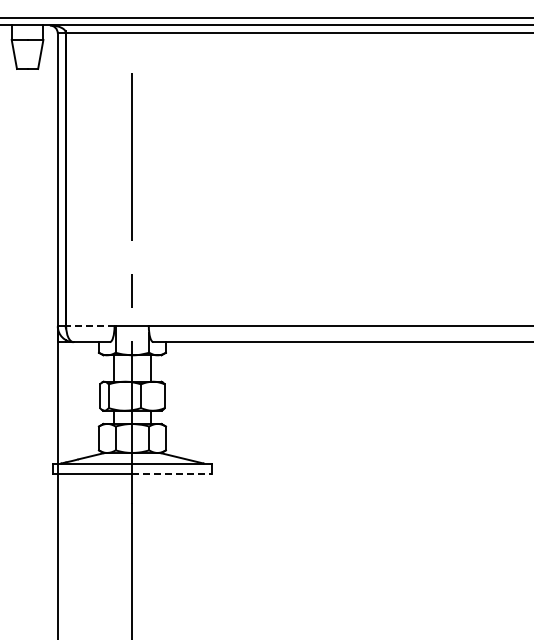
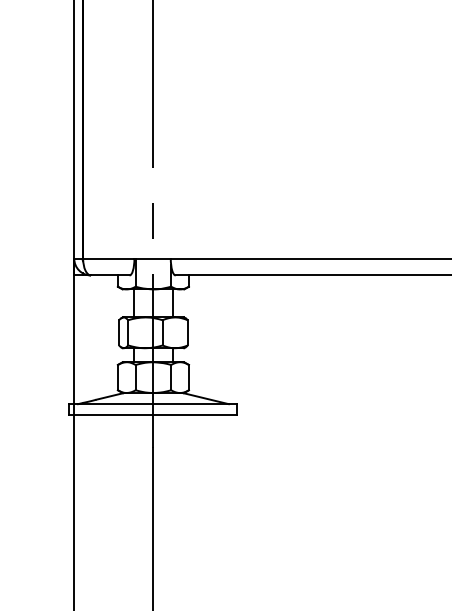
line: (89, 326) -> (107, 258), dashed -> solid
line: (172, 474) -> (195, 415), dashed -> solid

